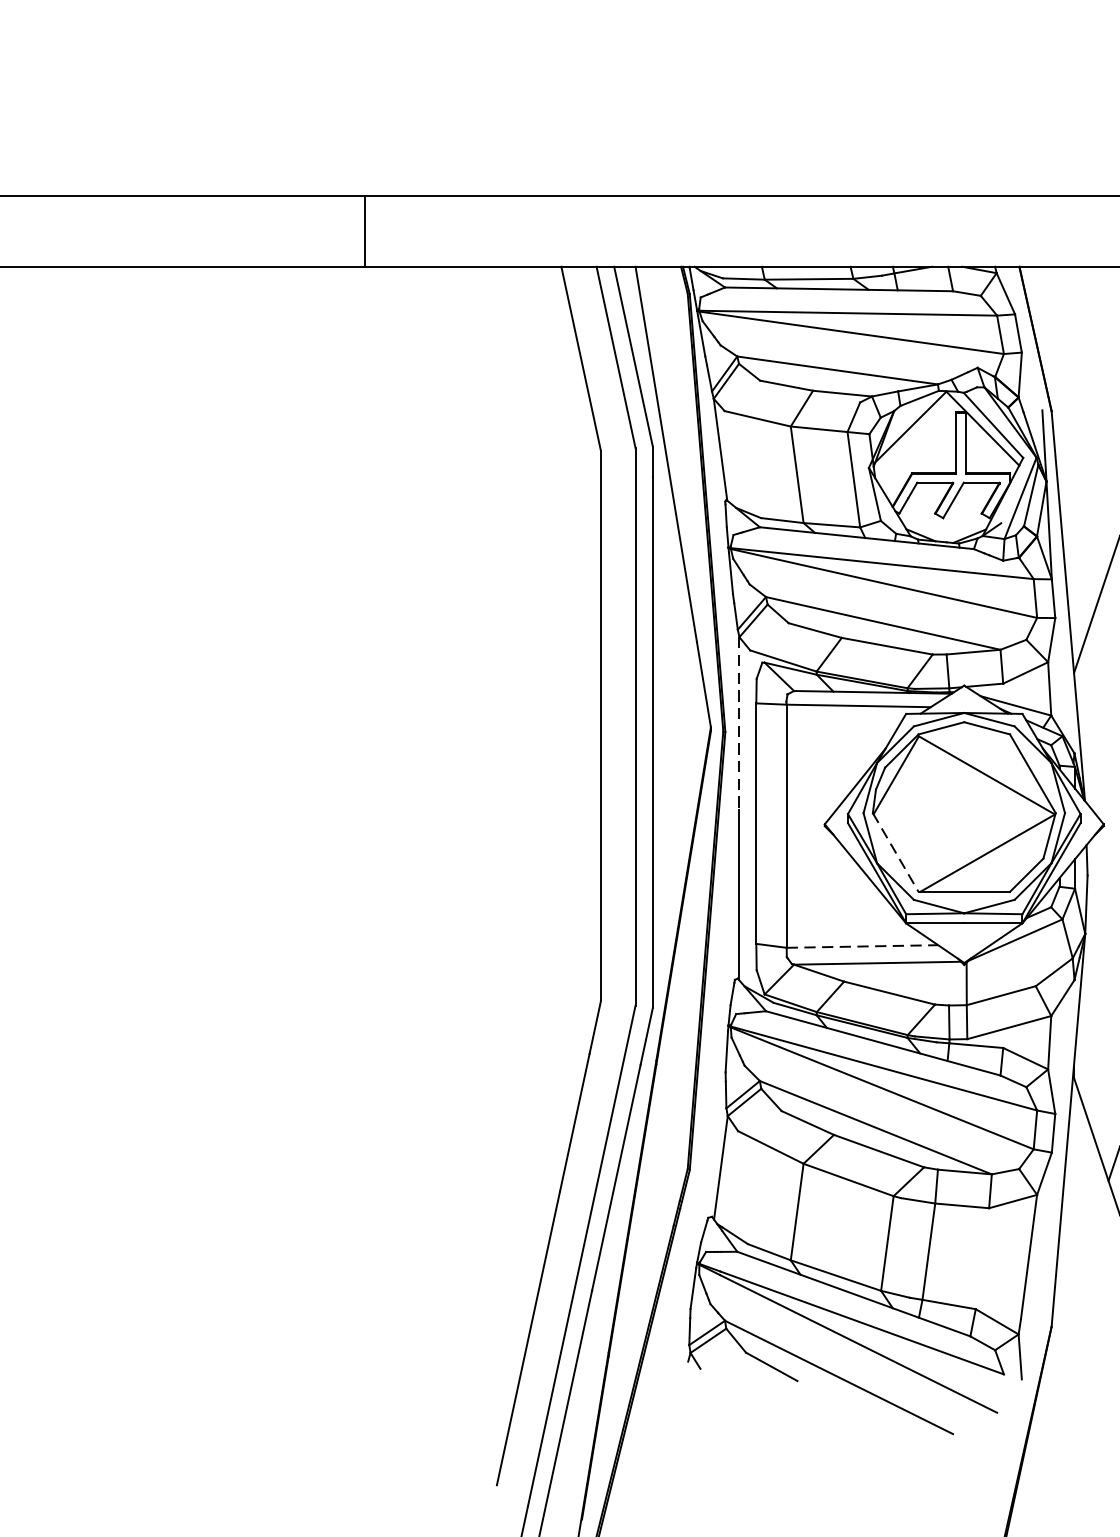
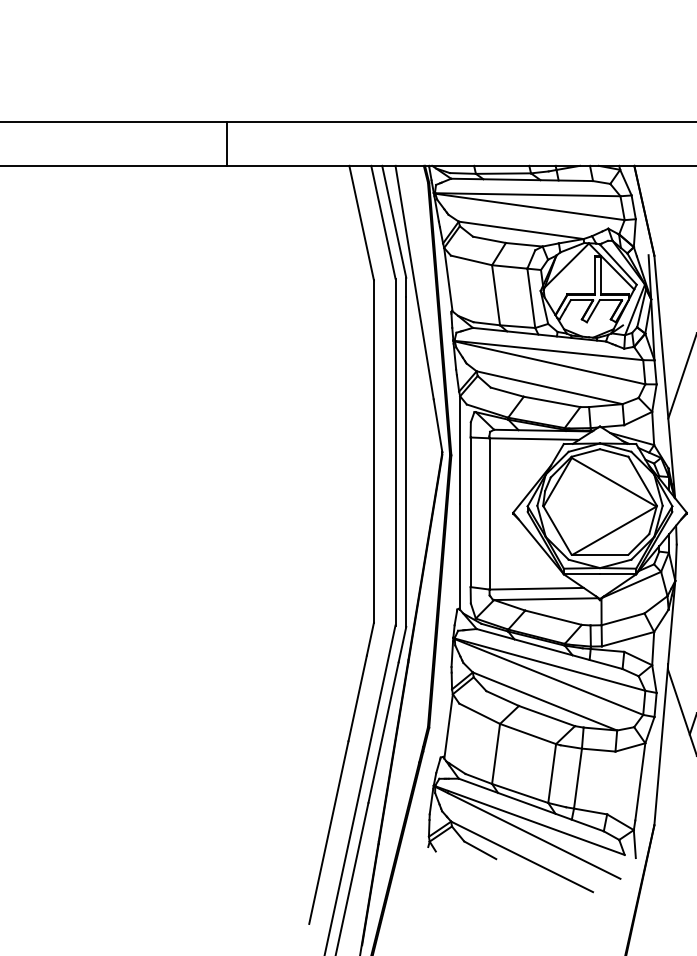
line: (740, 724) -> (460, 450), dashed -> solid
line: (895, 852) -> (557, 530), dashed -> solid
line: (863, 946) -> (537, 588), dashed -> solid

